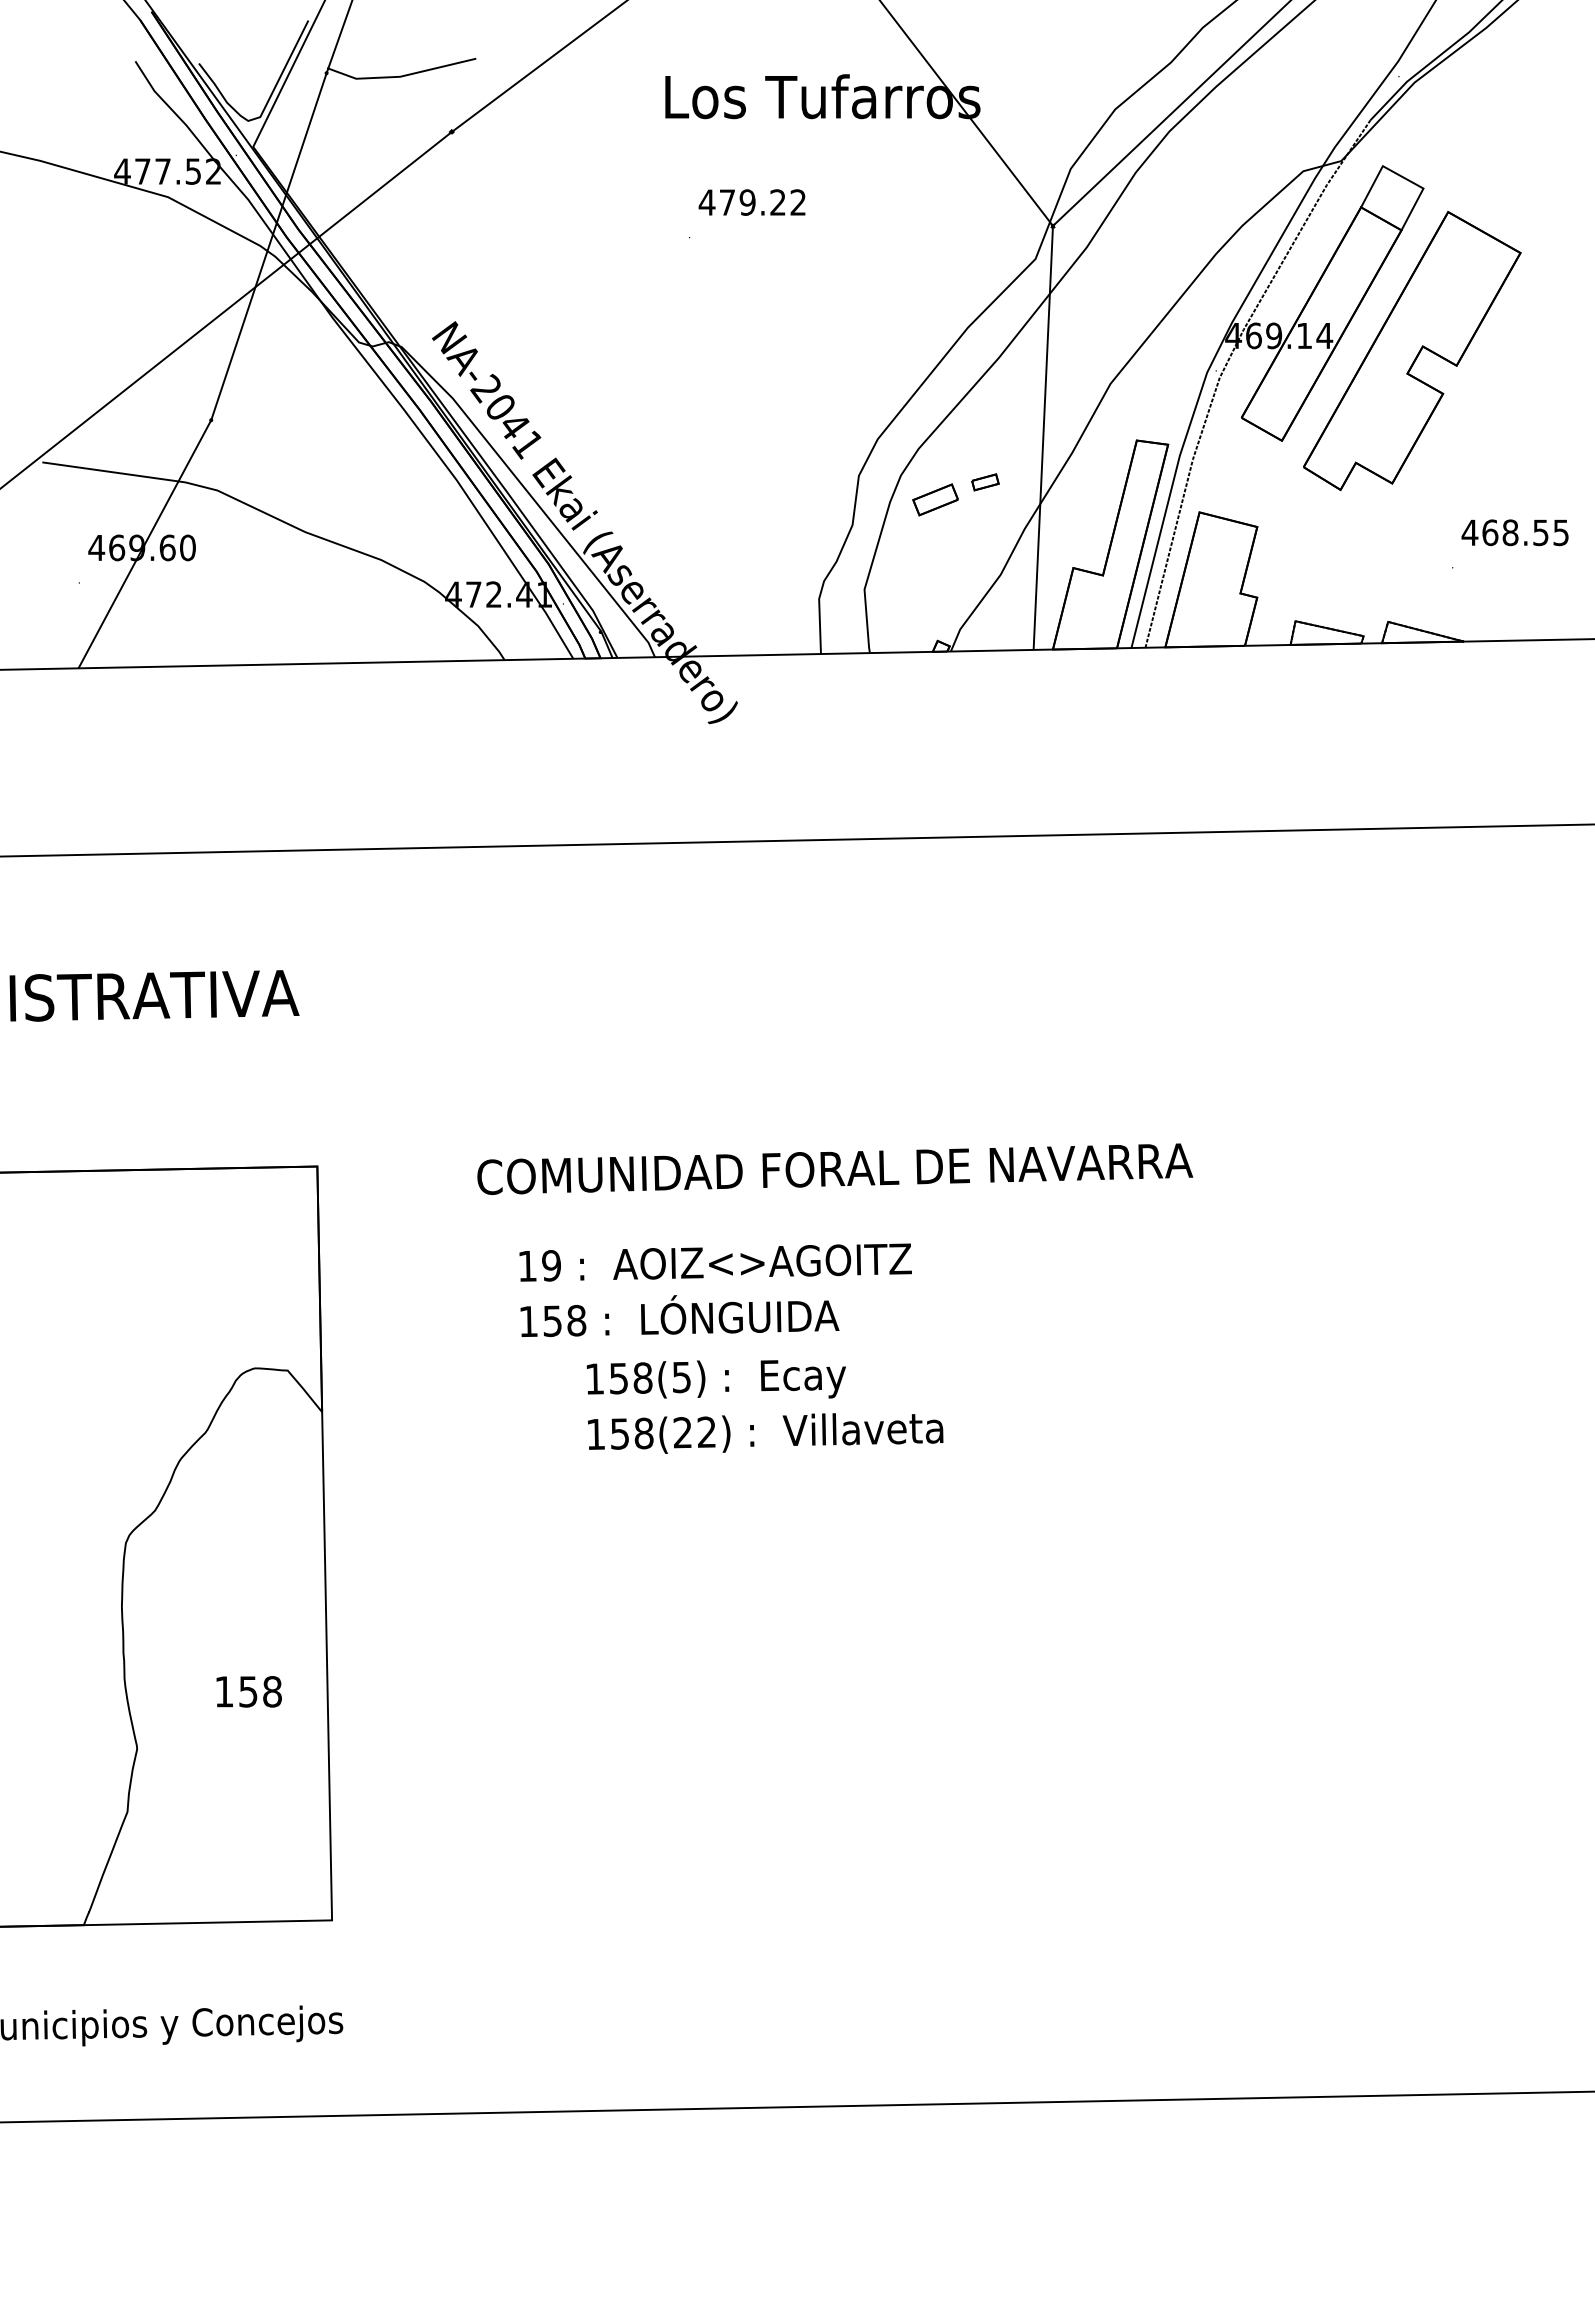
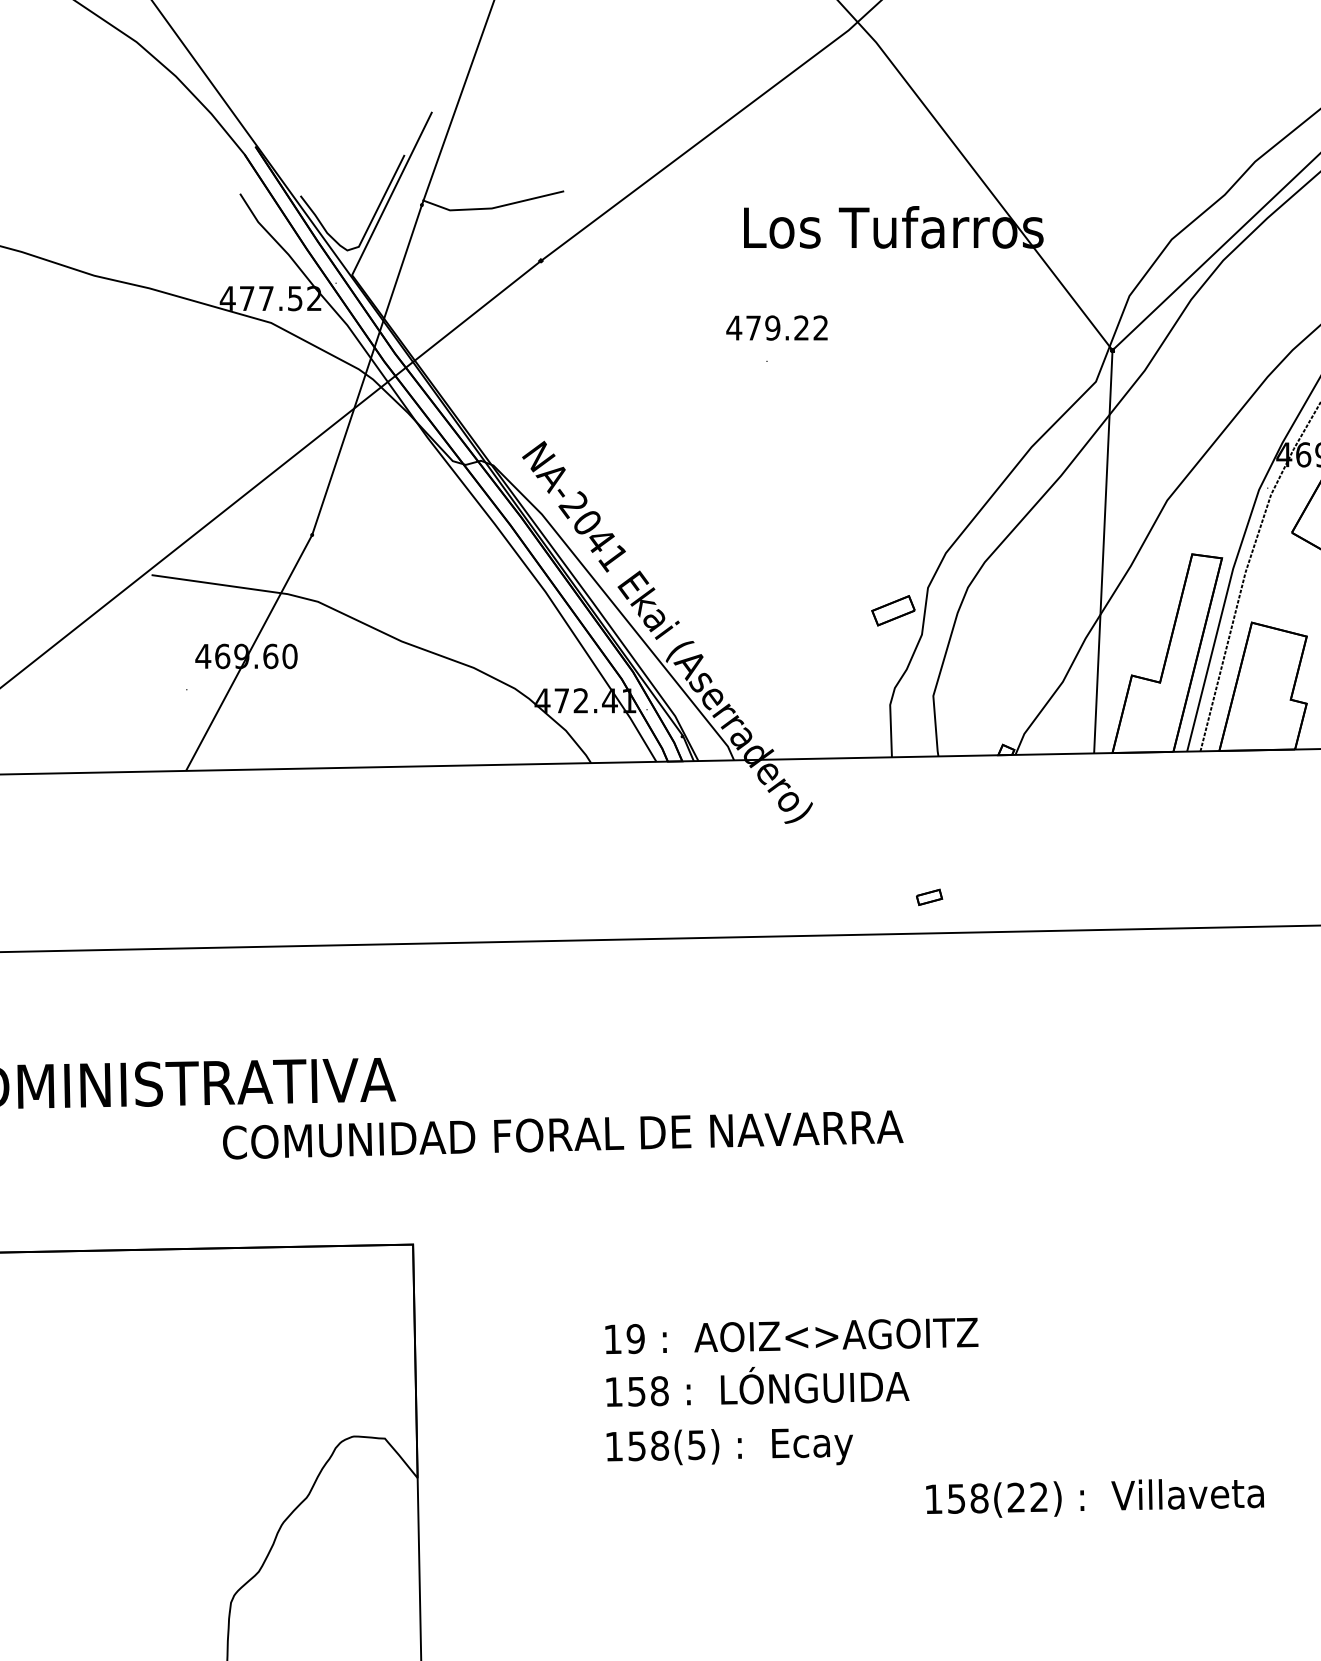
text: (751, 202) -> (776, 328), moved
part: (985, 482) -> (929, 897), moved
part: (935, 499) -> (893, 610), moved
text: (835, 1168) -> (563, 1134), moved
text: (715, 1379) -> (728, 1447), moved
text: (765, 1433) -> (1094, 1498), moved

